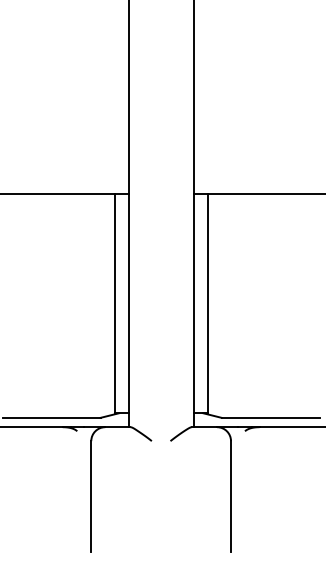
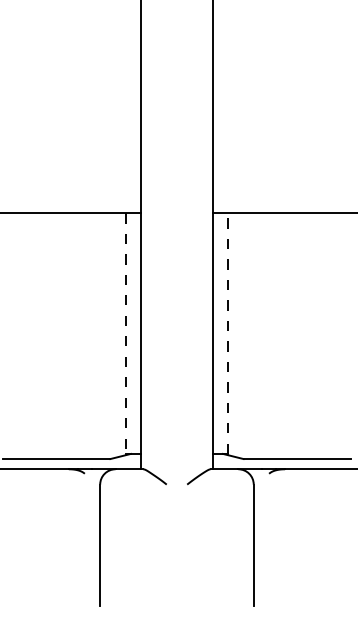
line: (208, 303) -> (228, 333), solid -> dashed
line: (114, 304) -> (125, 334), solid -> dashed

